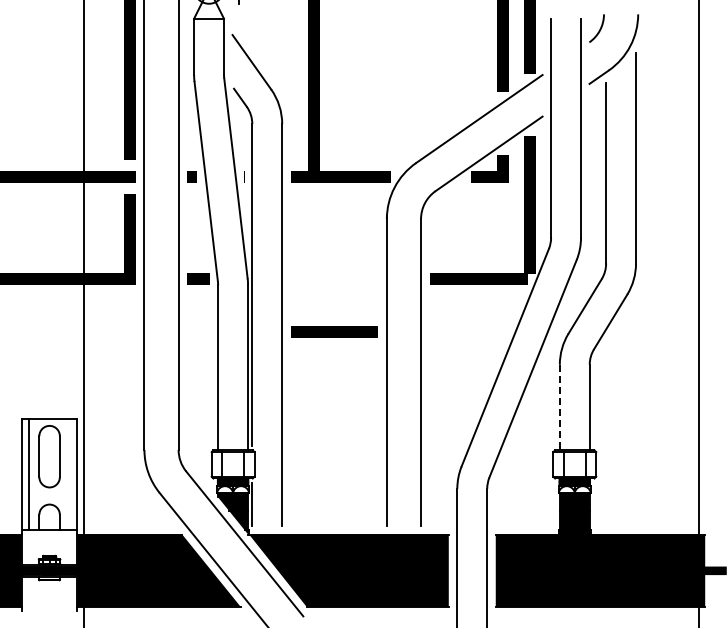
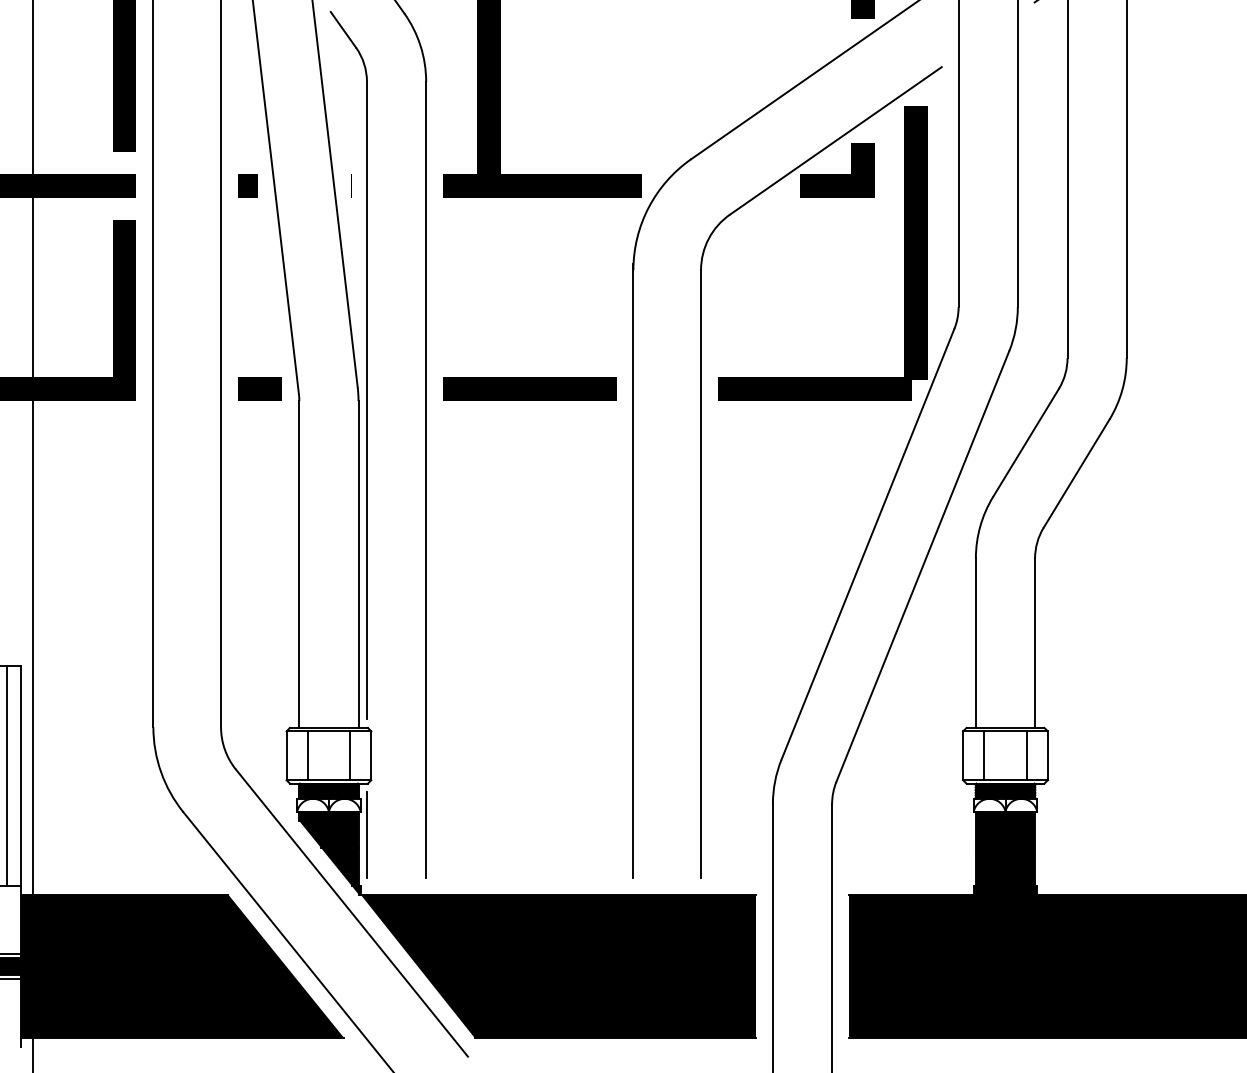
line: (334, 331) -> (529, 387), moved
line: (559, 407) -> (975, 643), dashed -> solid
line: (70, 474) -> (6, 775), added

